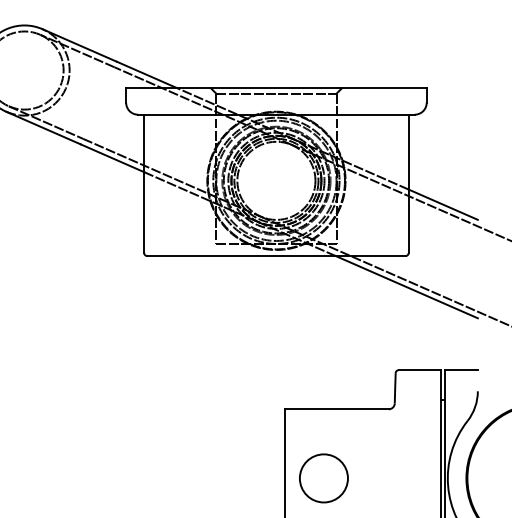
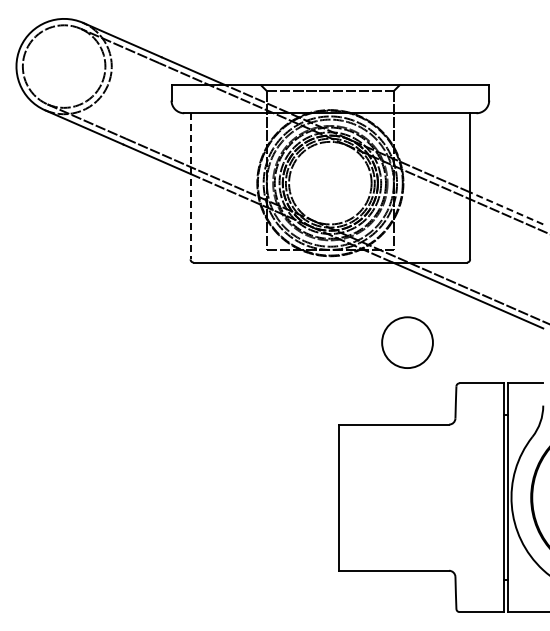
line: (144, 184) -> (190, 186), solid -> dashed
line: (443, 204) -> (506, 208), solid -> dashed
circle: (323, 478) -> (407, 342), moved

